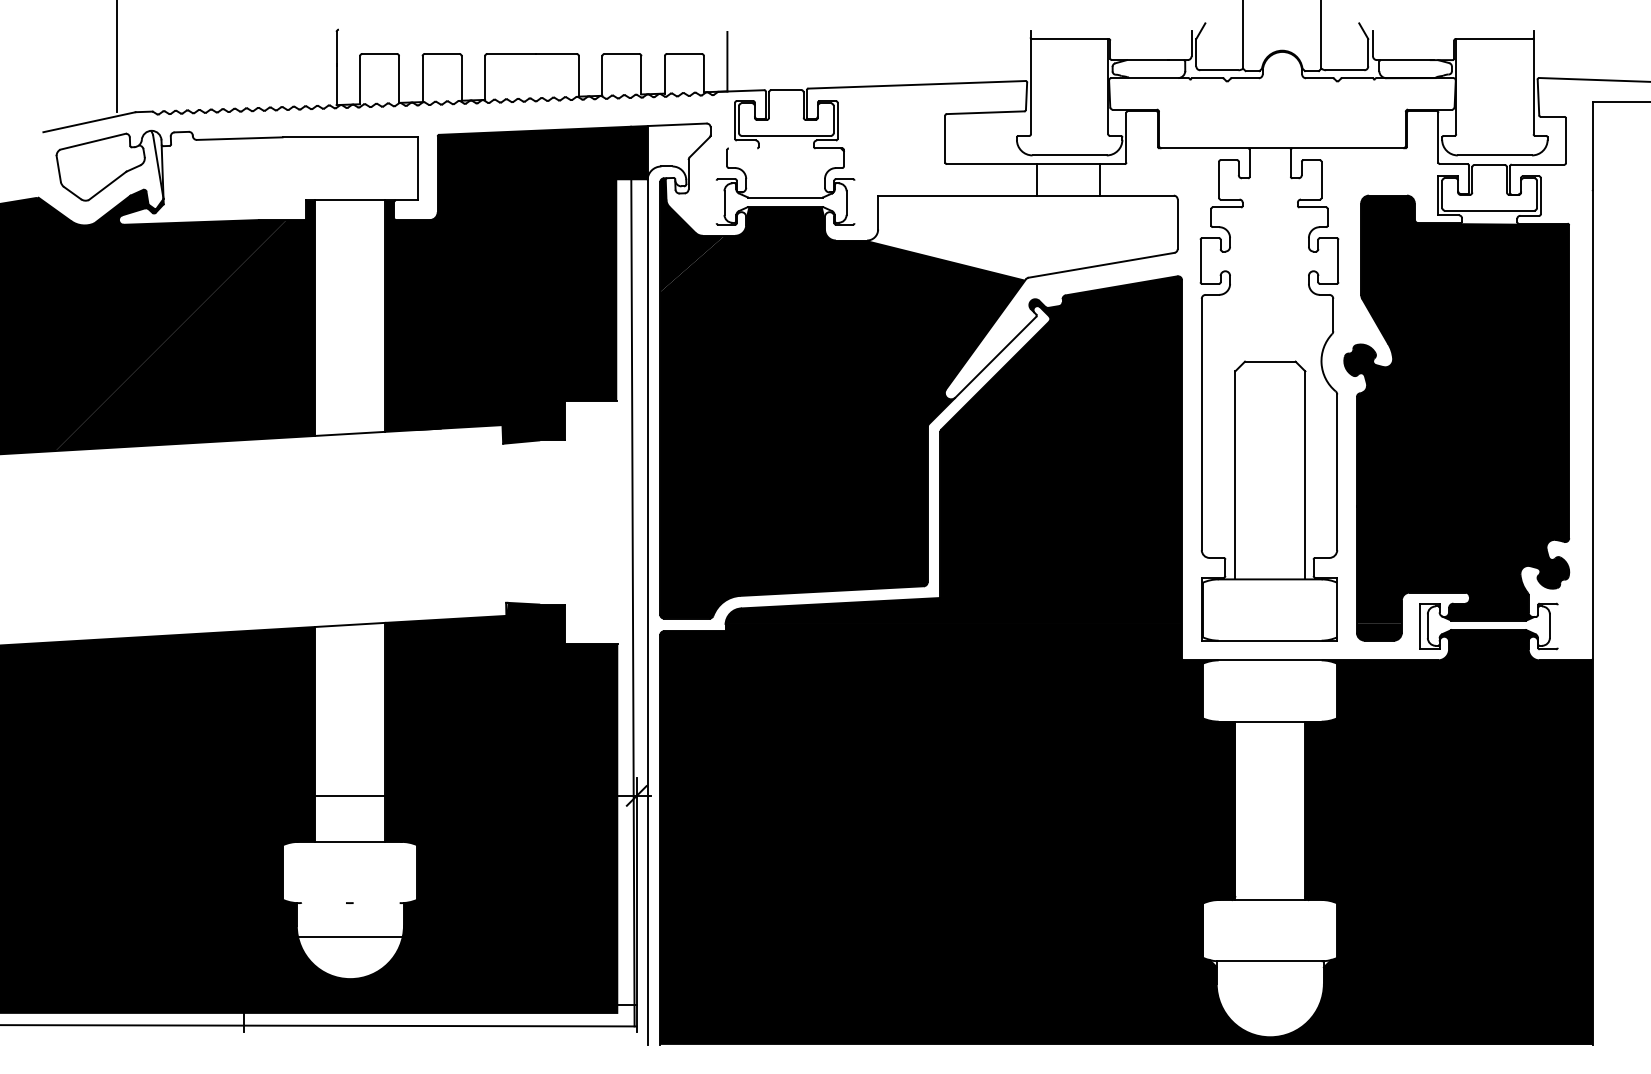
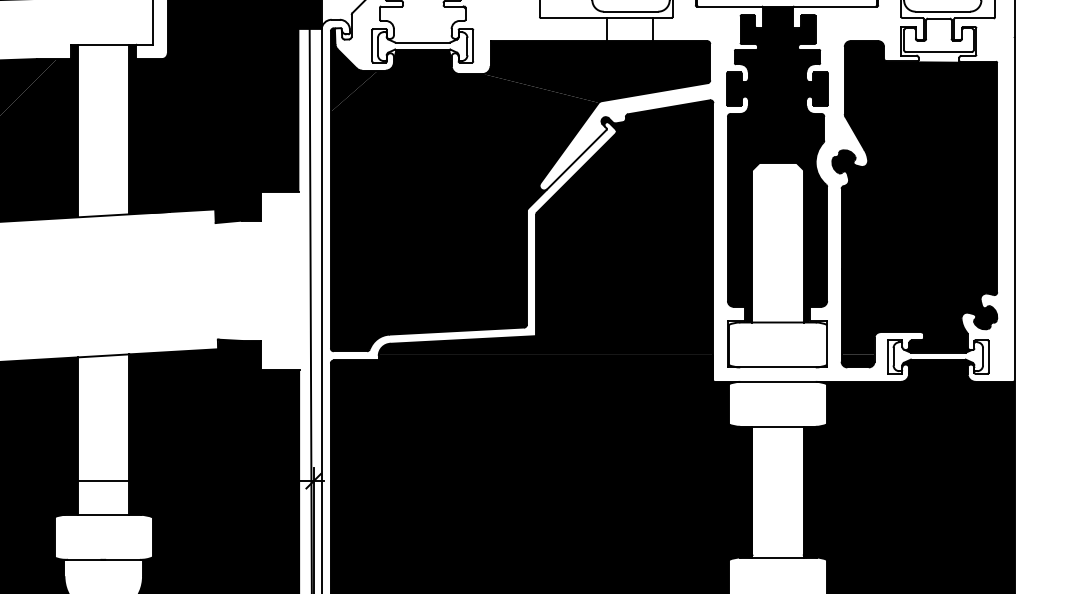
line: (742, 148) -> (391, 6), added
line: (716, 201) -> (372, 45), added
line: (854, 201) -> (473, 45), added
fill: (1022, 237) -> (596, 71), added
fill: (1269, 363) -> (777, 164), added
line: (1557, 626) -> (988, 357), added
line: (349, 937) -> (103, 560), moved

